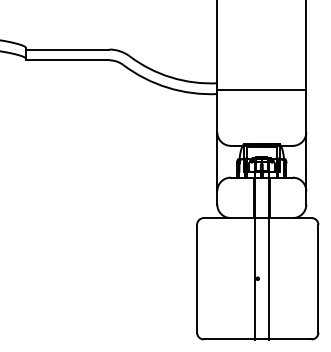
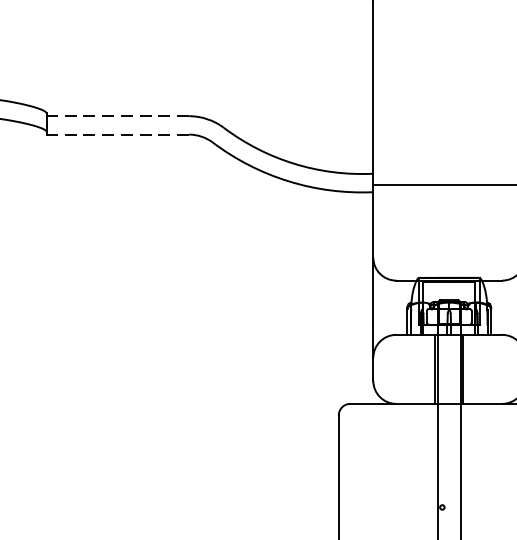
line: (67, 49) -> (117, 116), solid -> dashed
line: (67, 60) -> (117, 134), solid -> dashed

